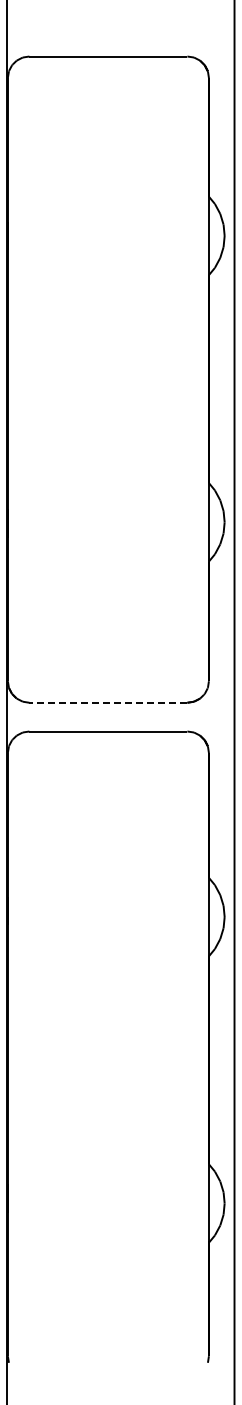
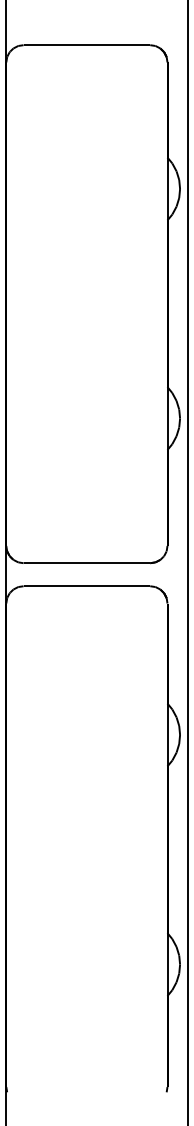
line: (108, 702) -> (86, 563), dashed -> solid

